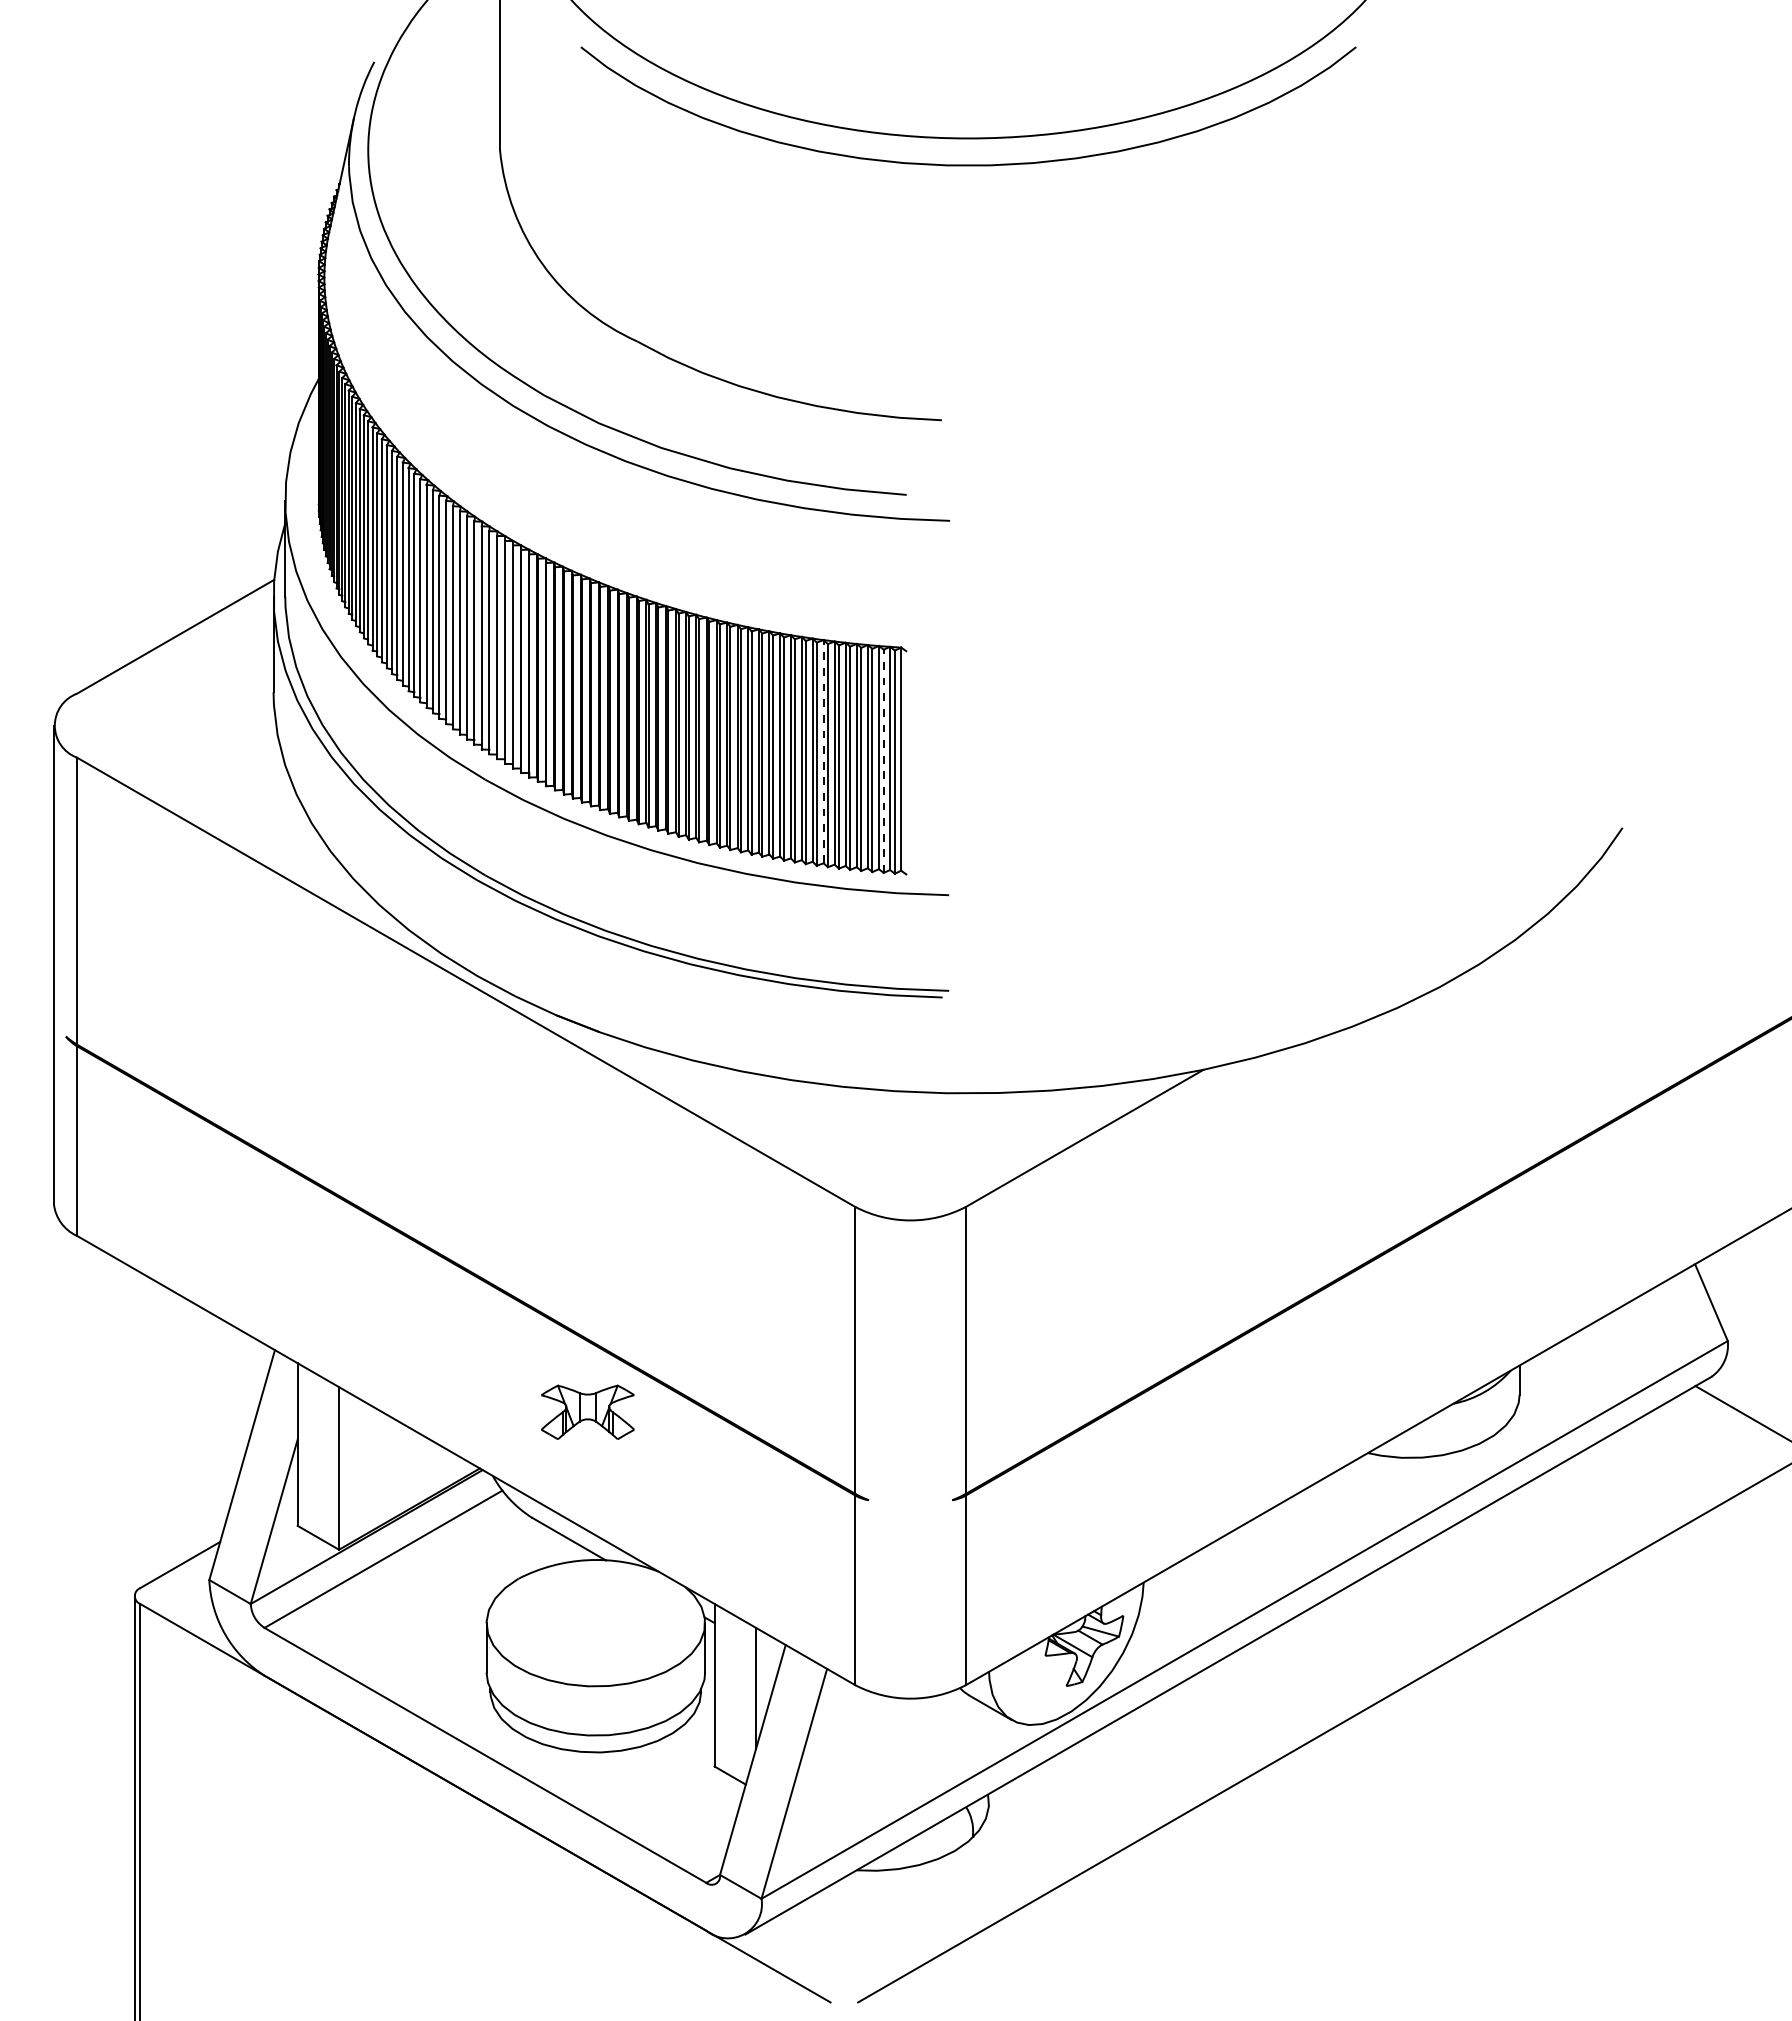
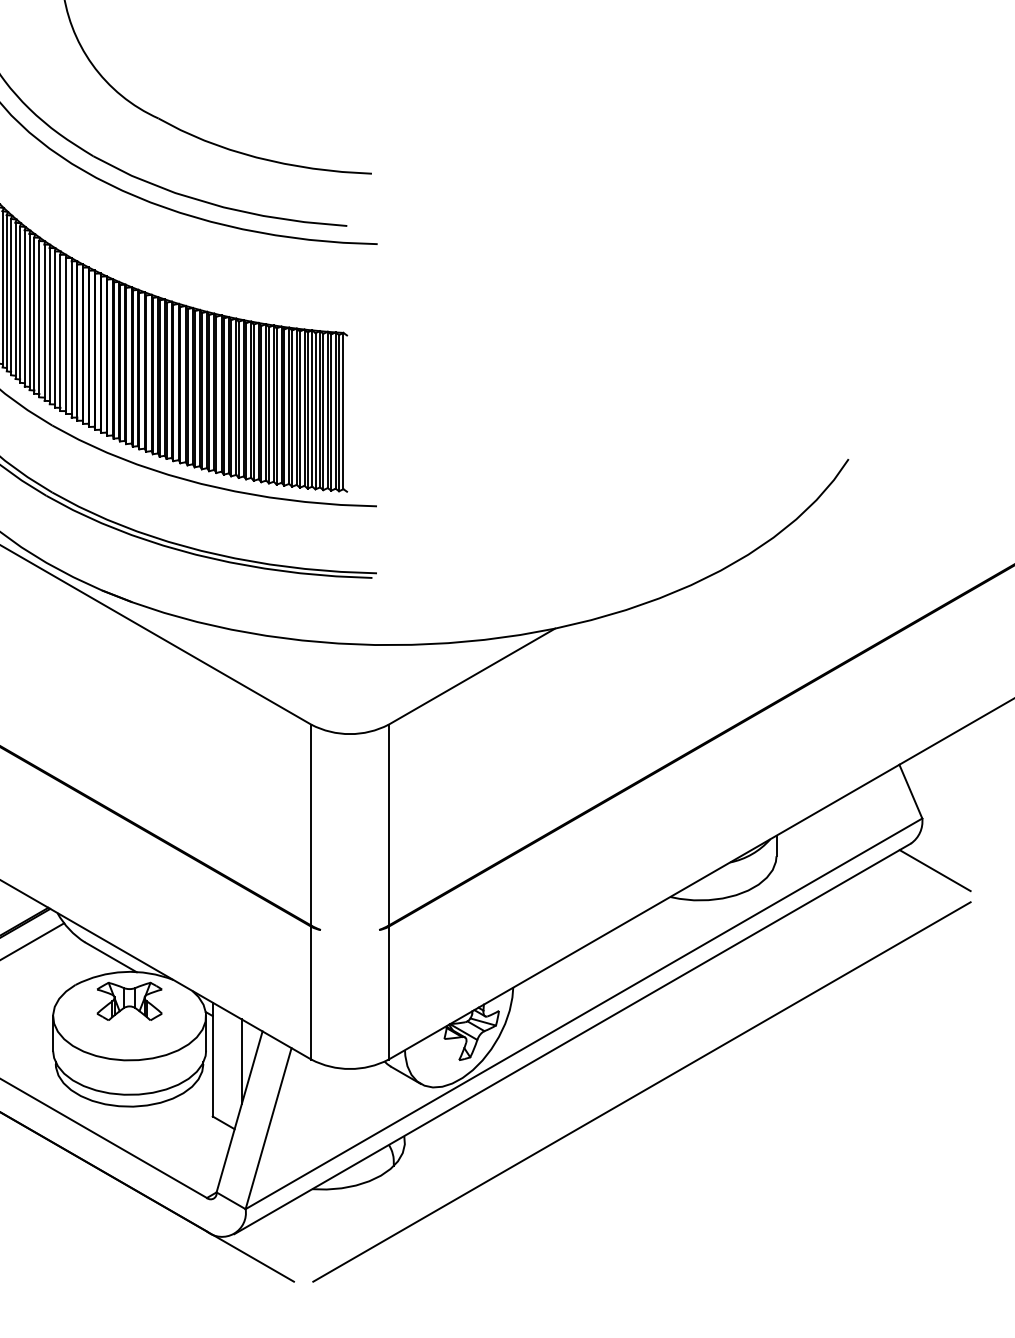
line: (823, 751) -> (289, 405), dashed -> solid
line: (883, 761) -> (331, 412), dashed -> solid
part: (587, 1411) -> (129, 1000), moved

